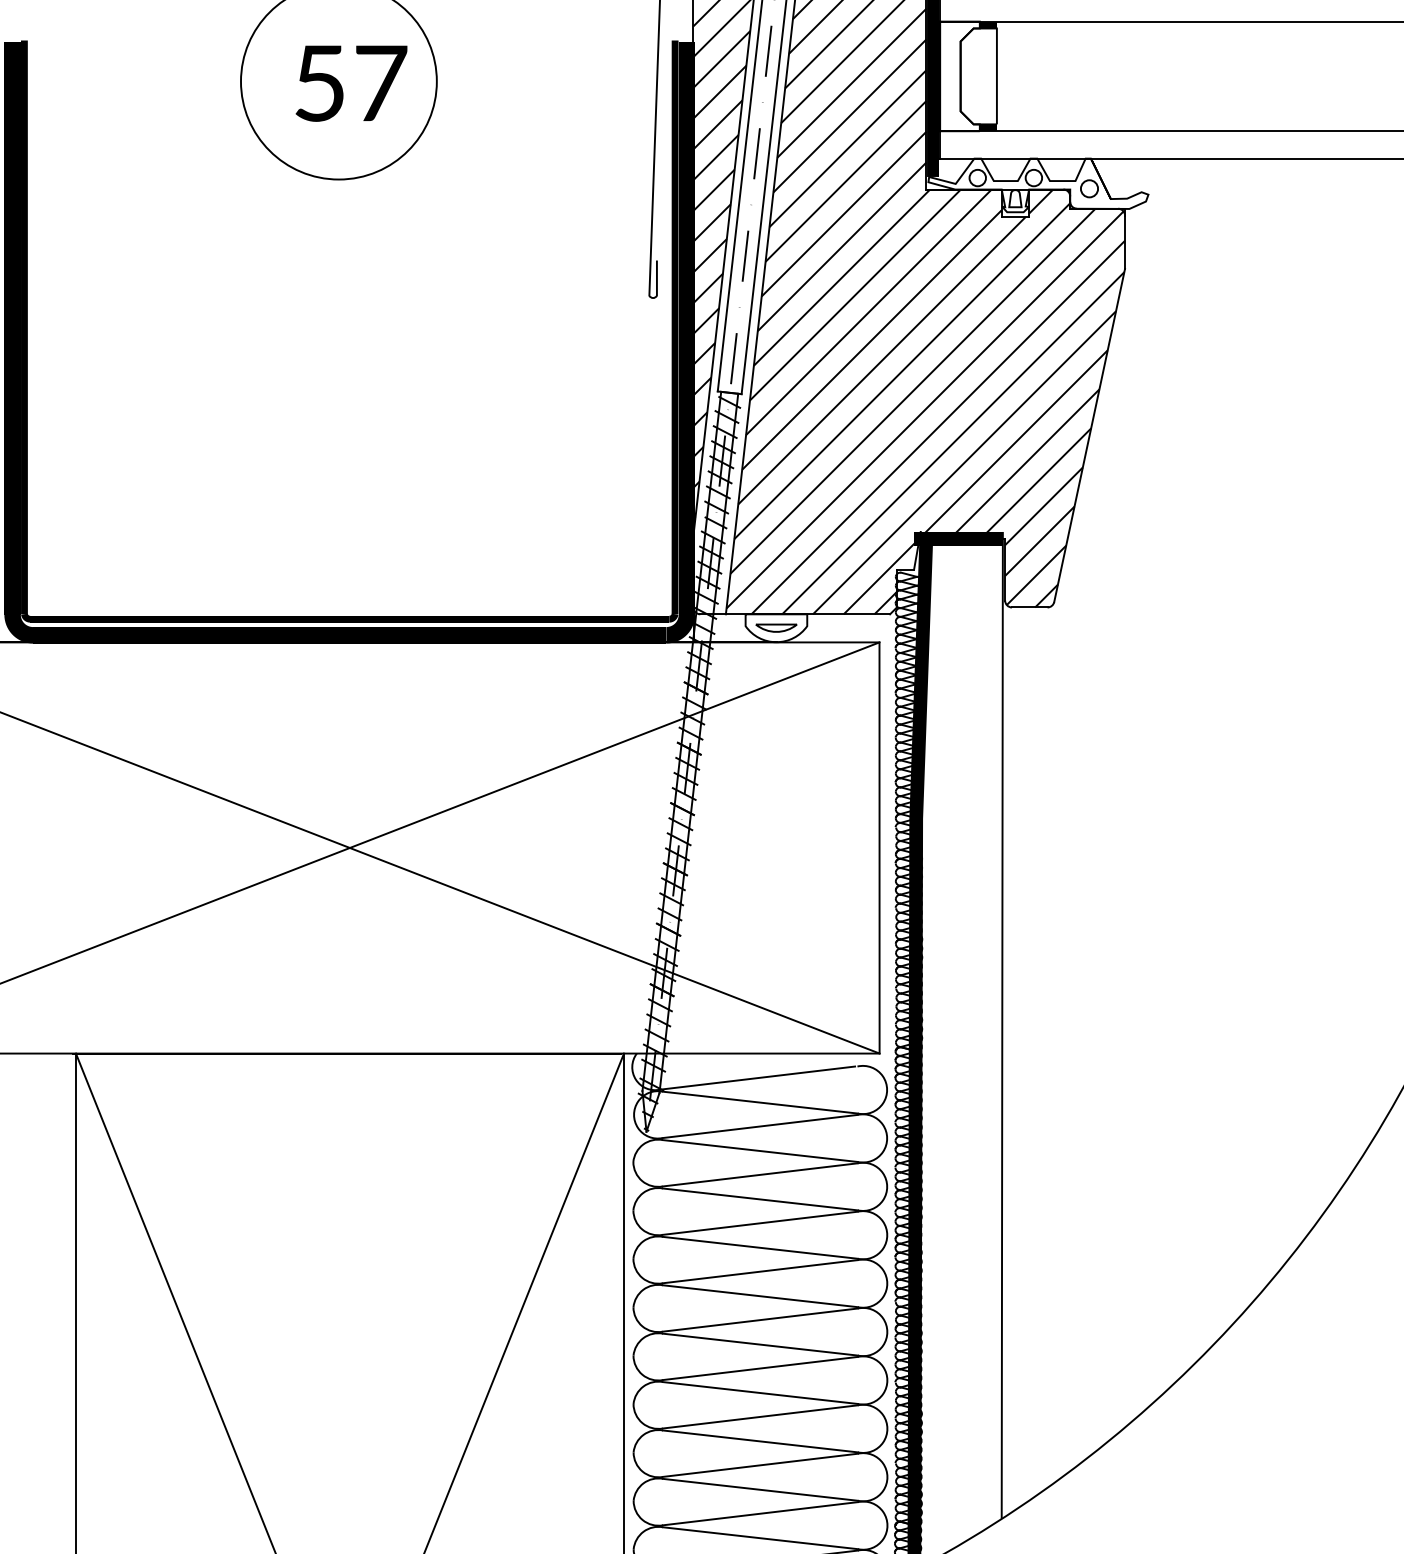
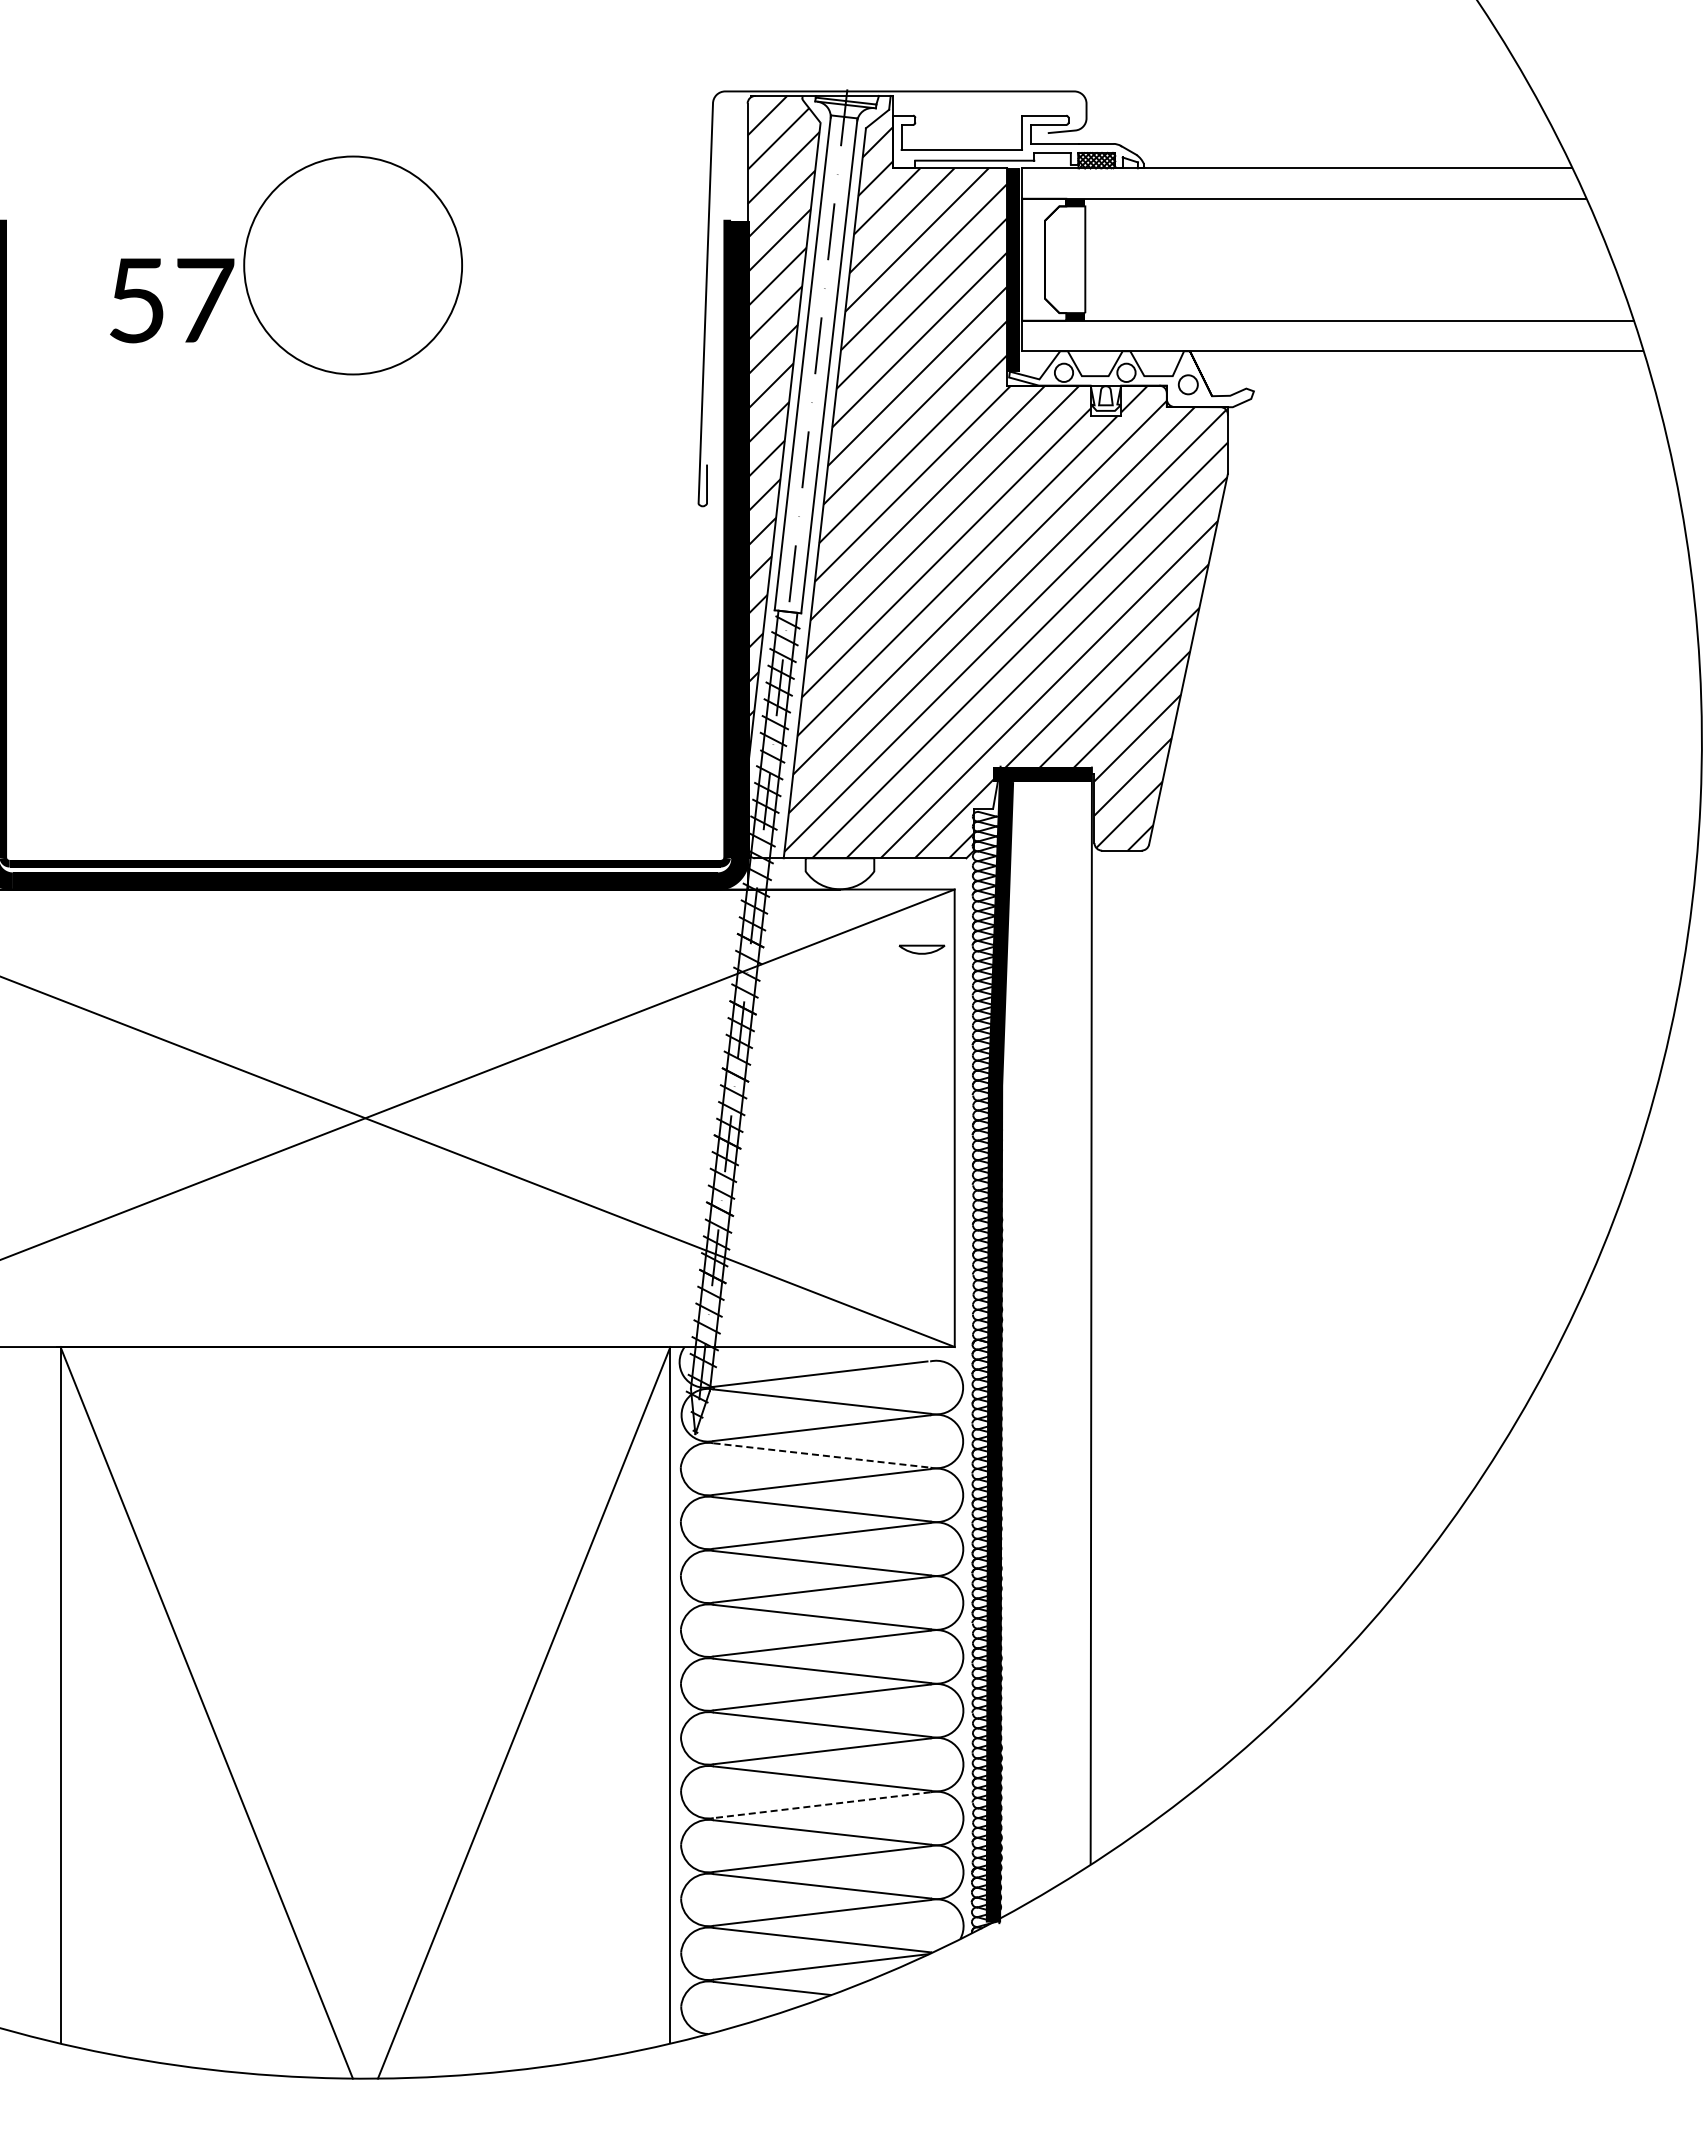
text: (351, 83) -> (172, 300), moved
part: (775, 628) -> (921, 949), moved
line: (760, 1151) -> (822, 1455), solid -> dashed
line: (759, 1465) -> (821, 1805), solid -> dashed

